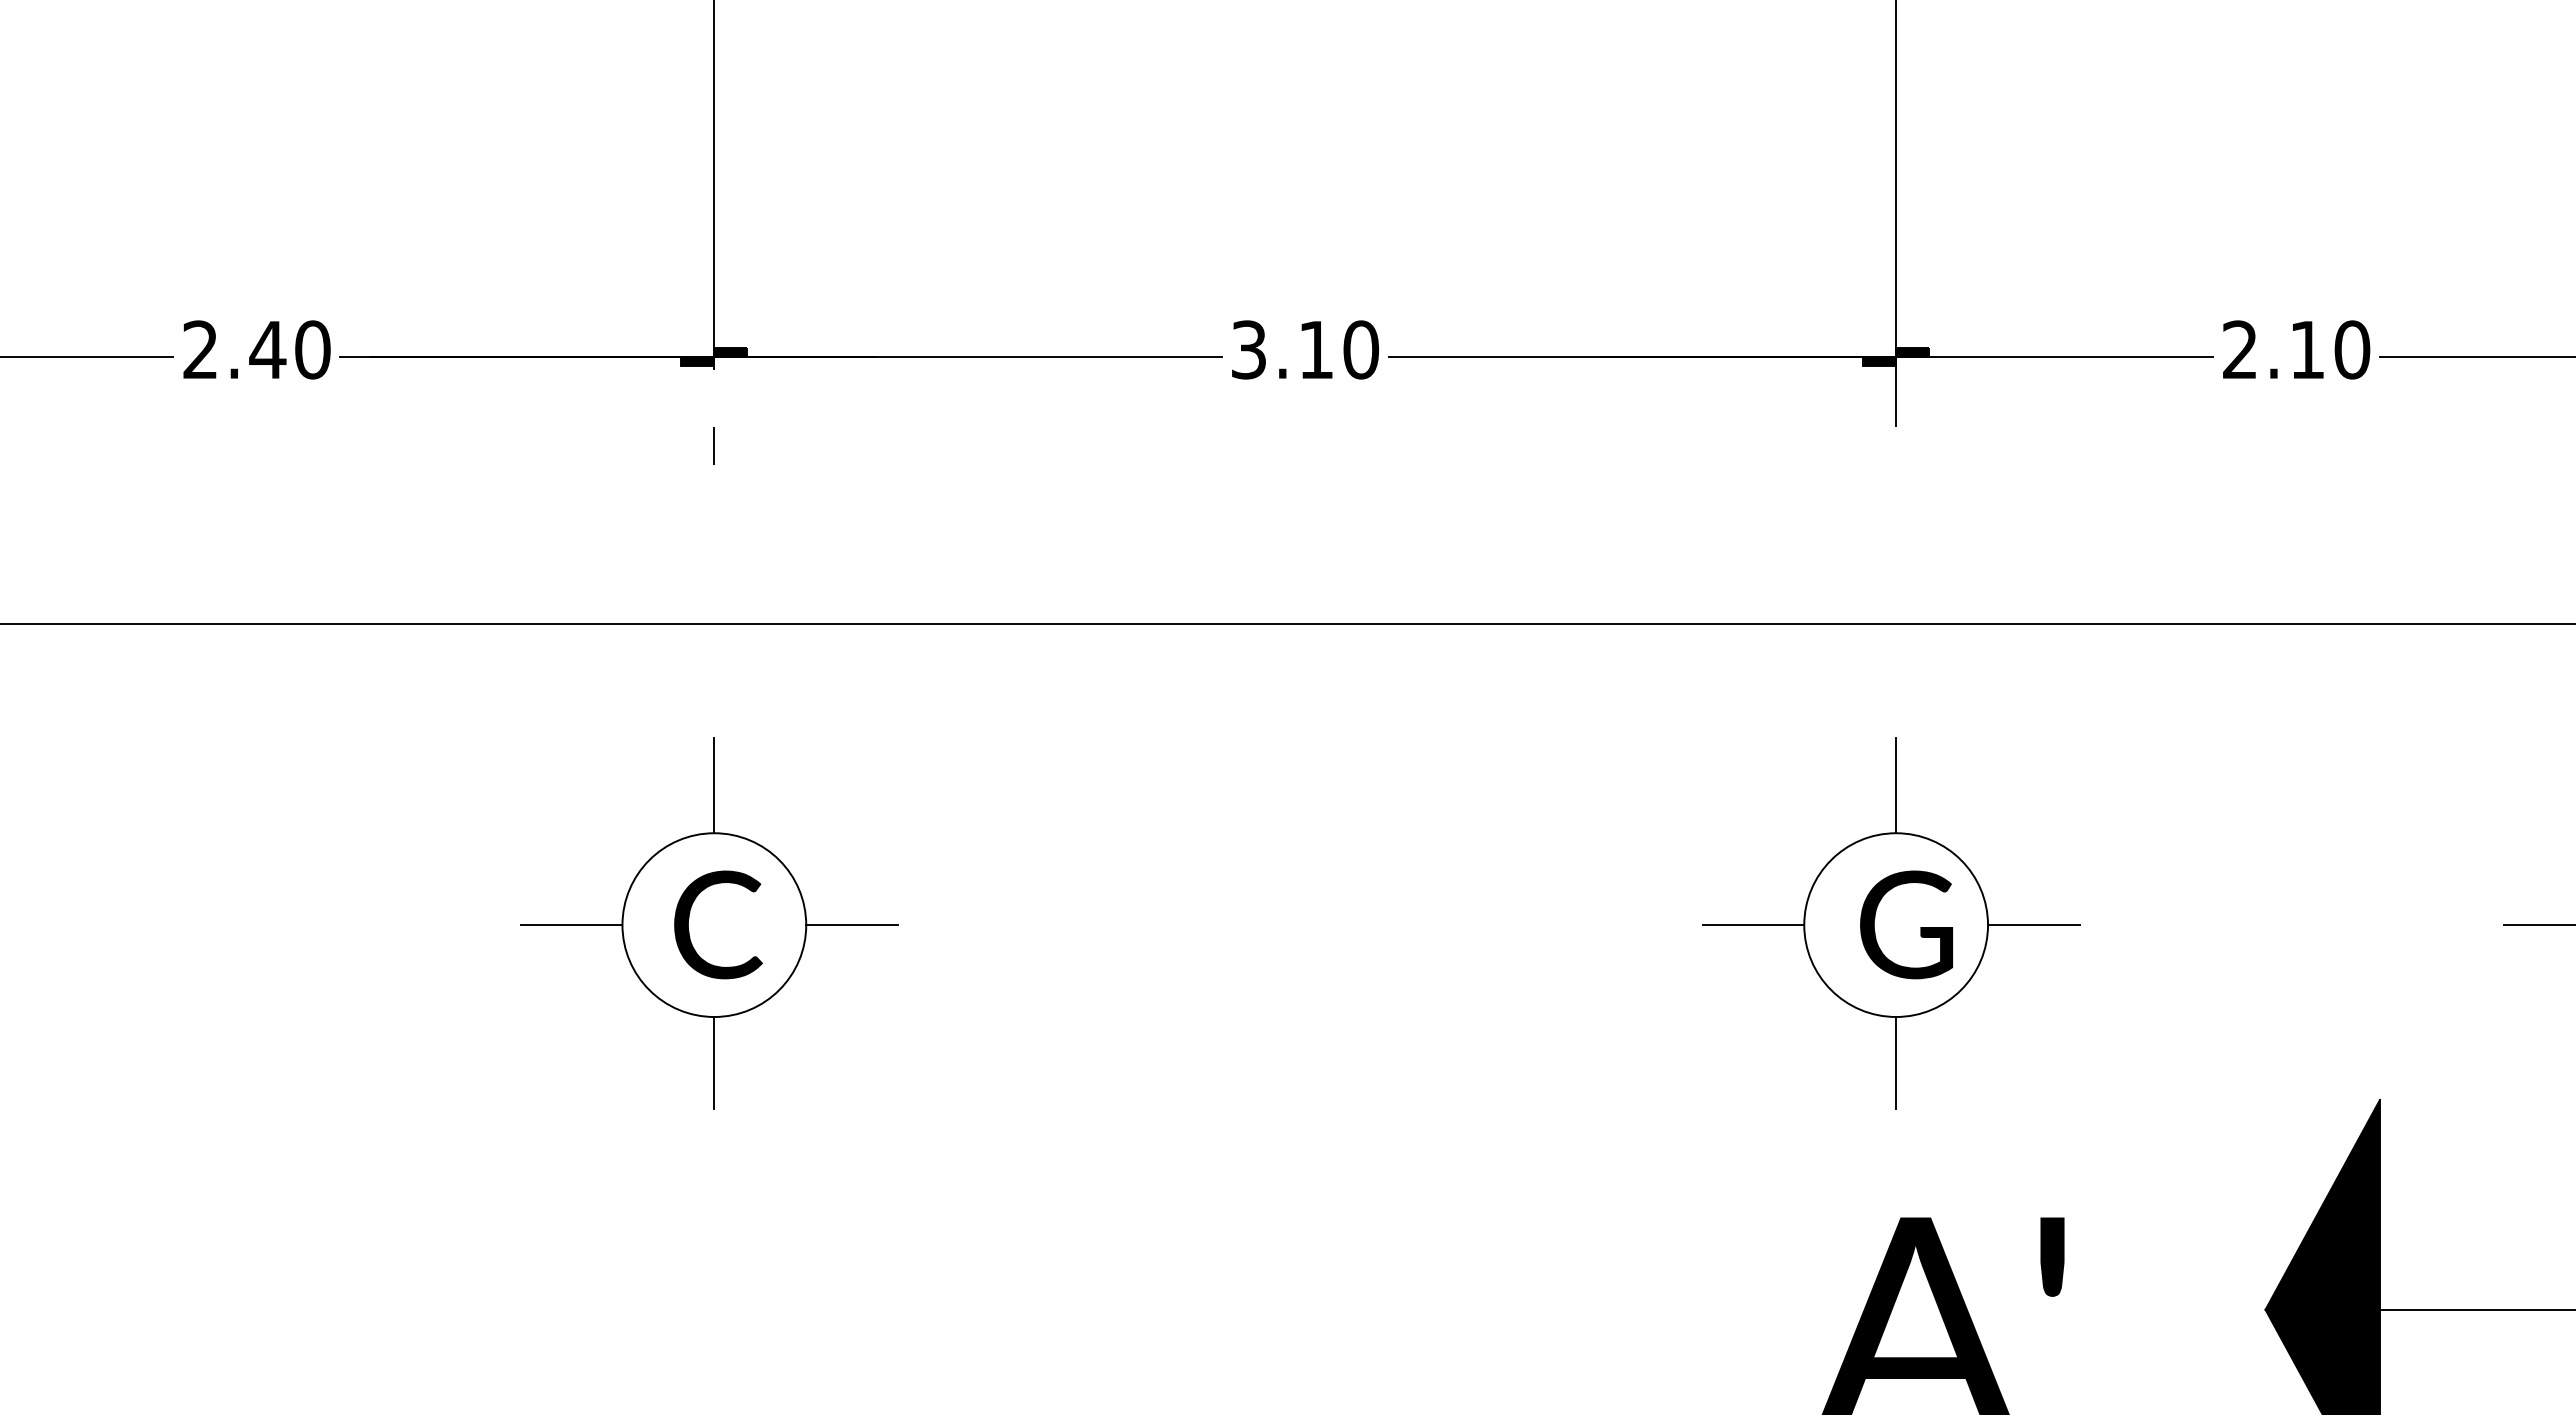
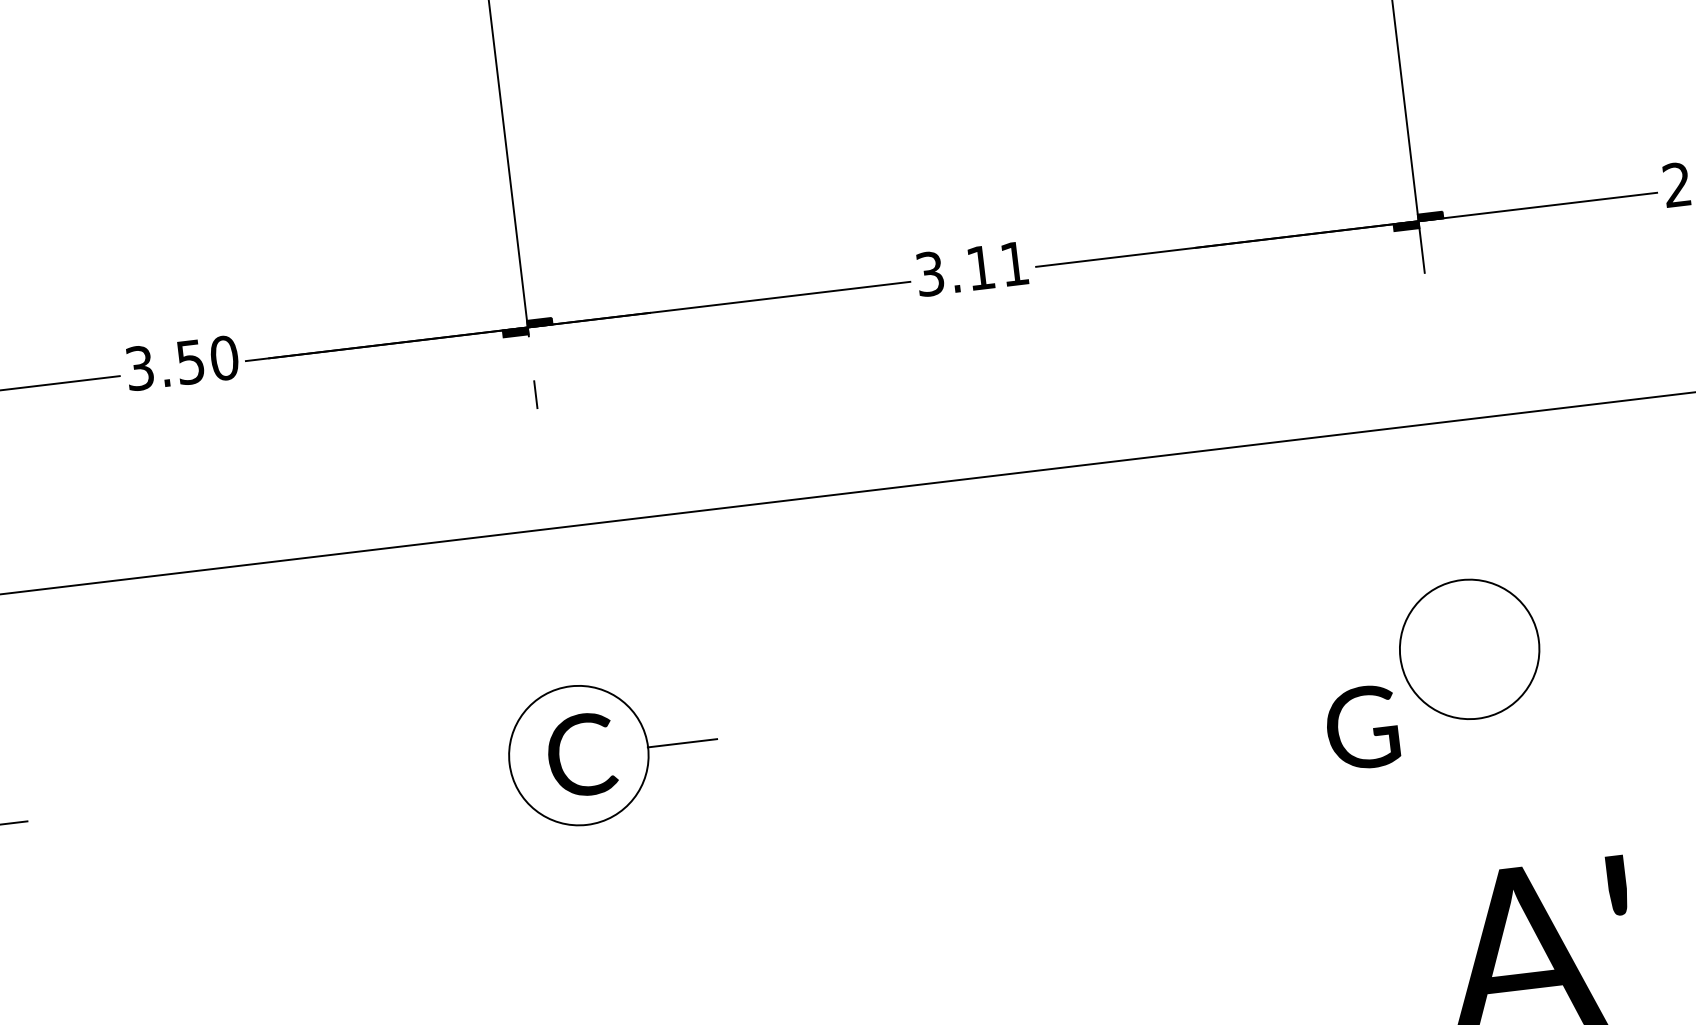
text: (234, 349) -> (165, 364), 2.40 -> 3.50
text: (1361, 349) -> (1014, 263), 3.10 -> 3.11
line: (714, 785) -> (566, 650), removed
line: (1896, 785) -> (1457, 544), removed
text: (1906, 924) -> (1362, 727), moved
line: (571, 925) -> (471, 768), removed
line: (1753, 925) -> (1362, 662), removed
line: (2033, 925) -> (1573, 637), removed
line: (714, 1062) -> (591, 859), removed
line: (1896, 1062) -> (1482, 752), removed

